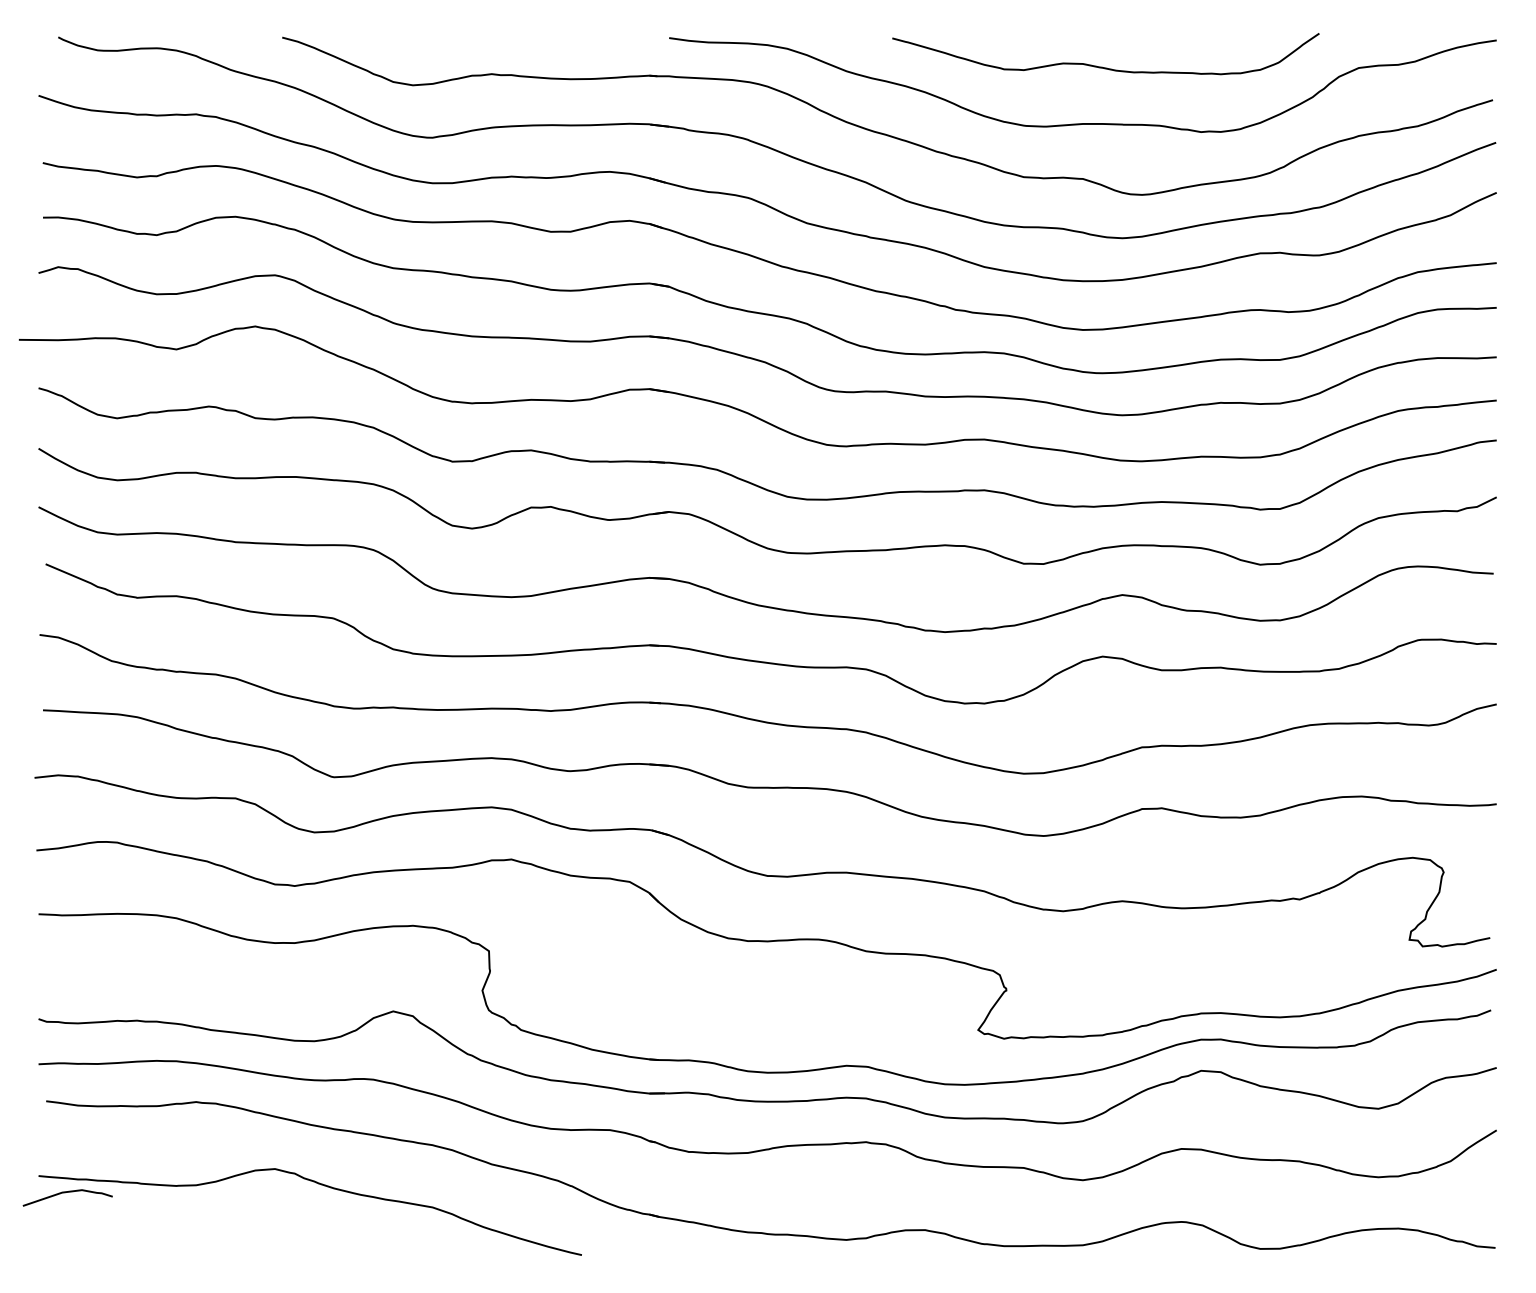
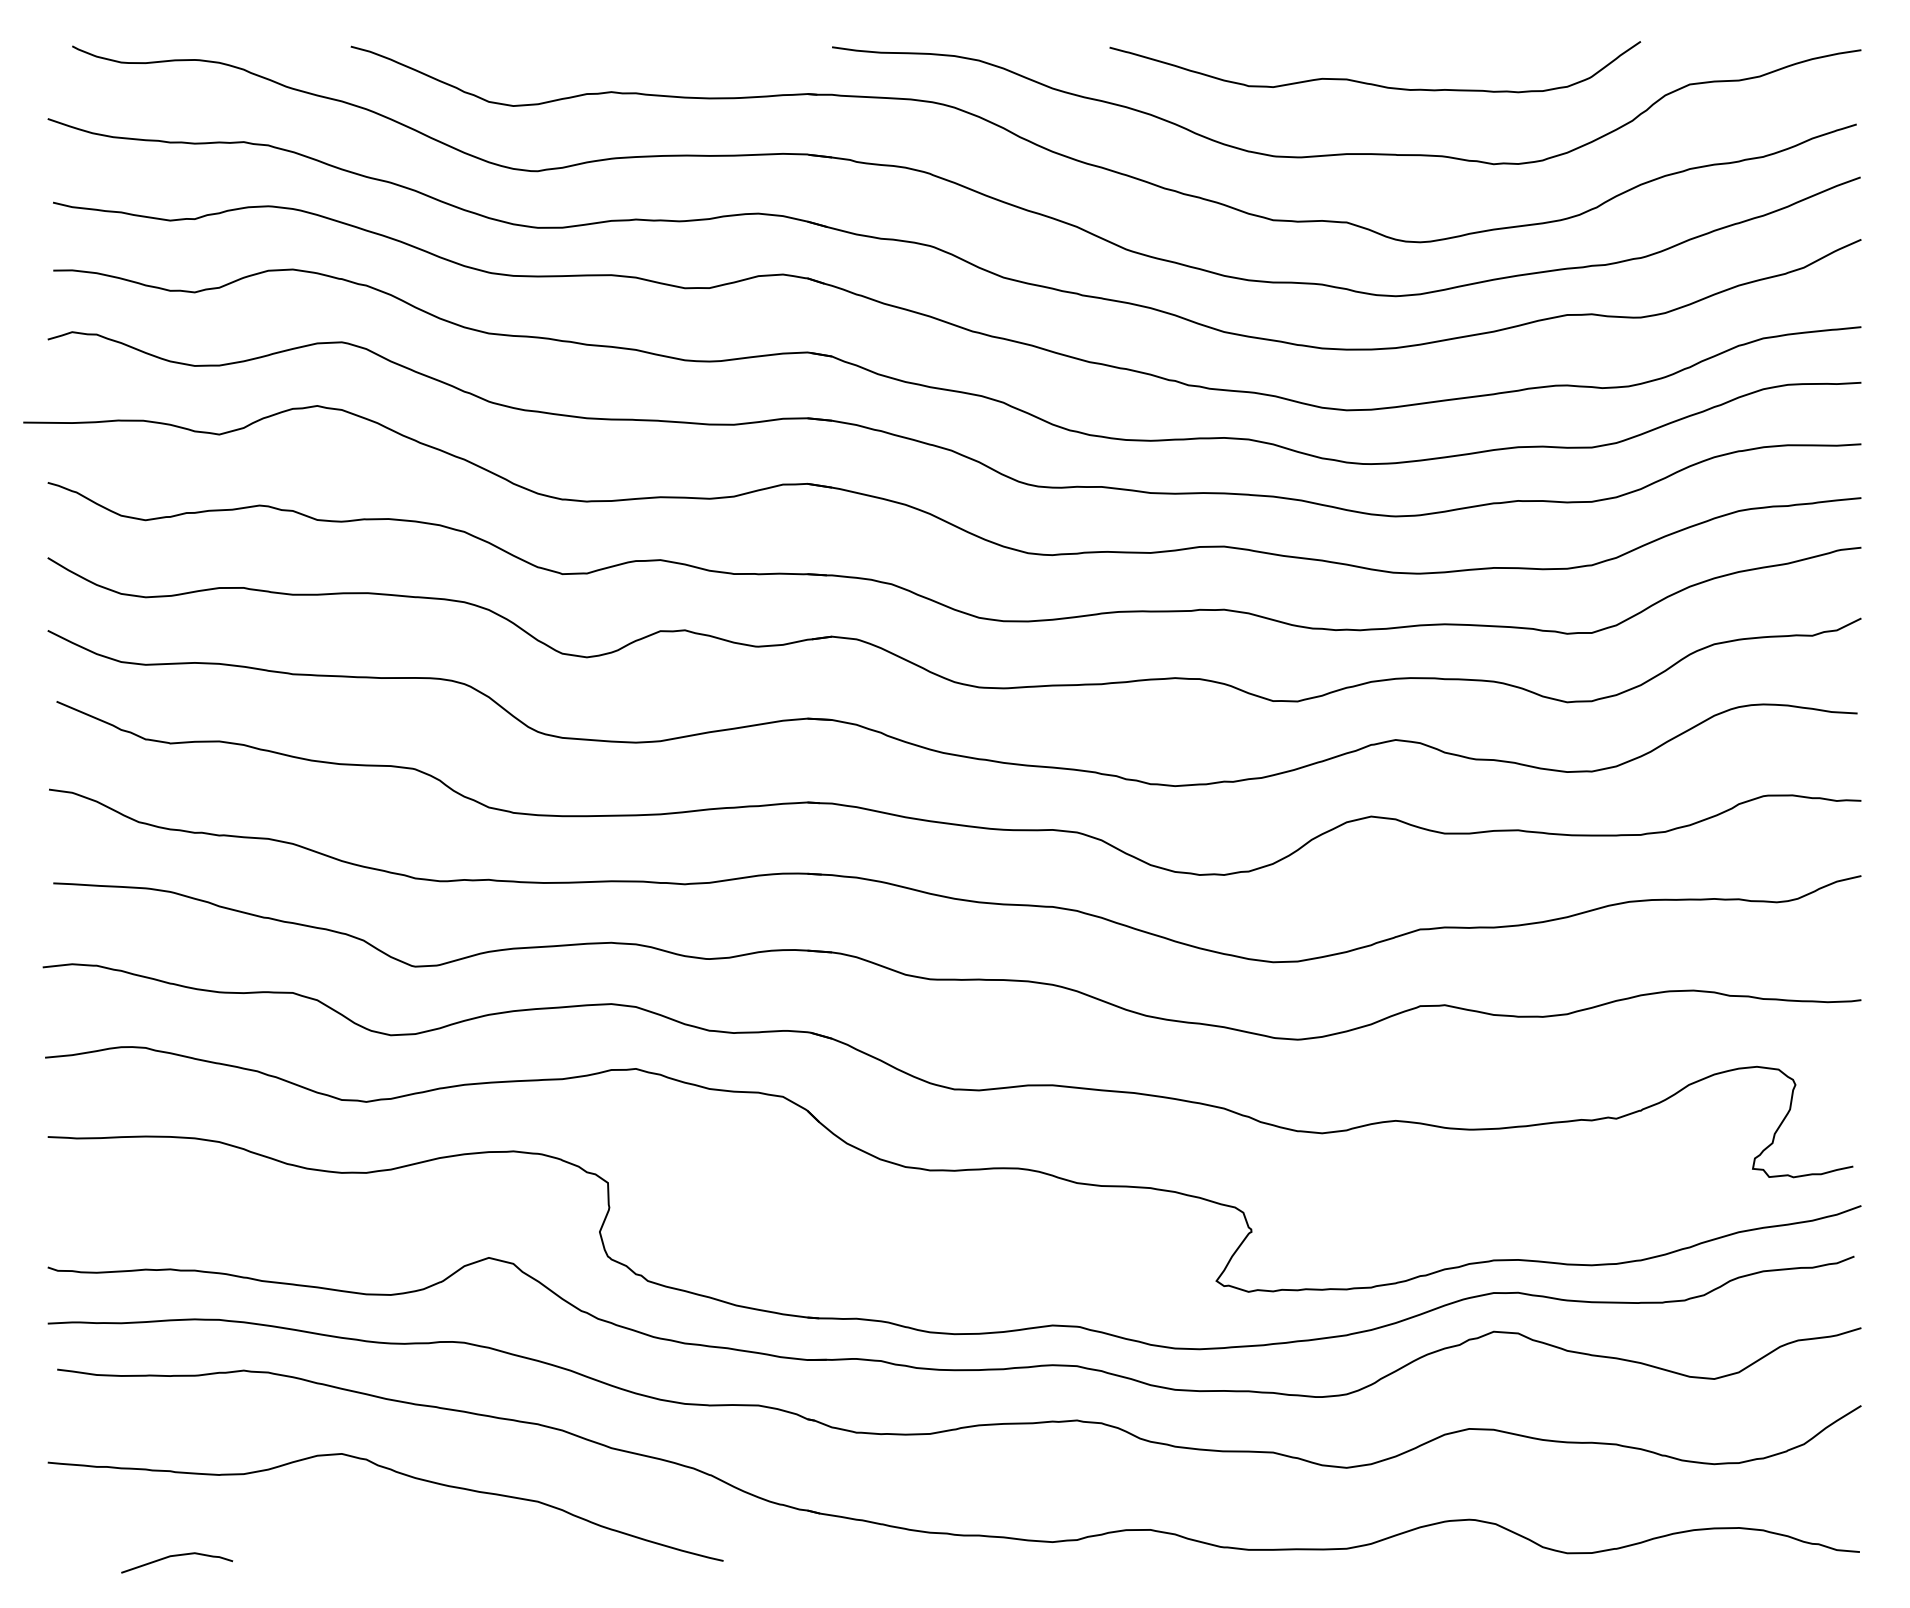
curve: (68, 1192) -> (177, 1556), moved

